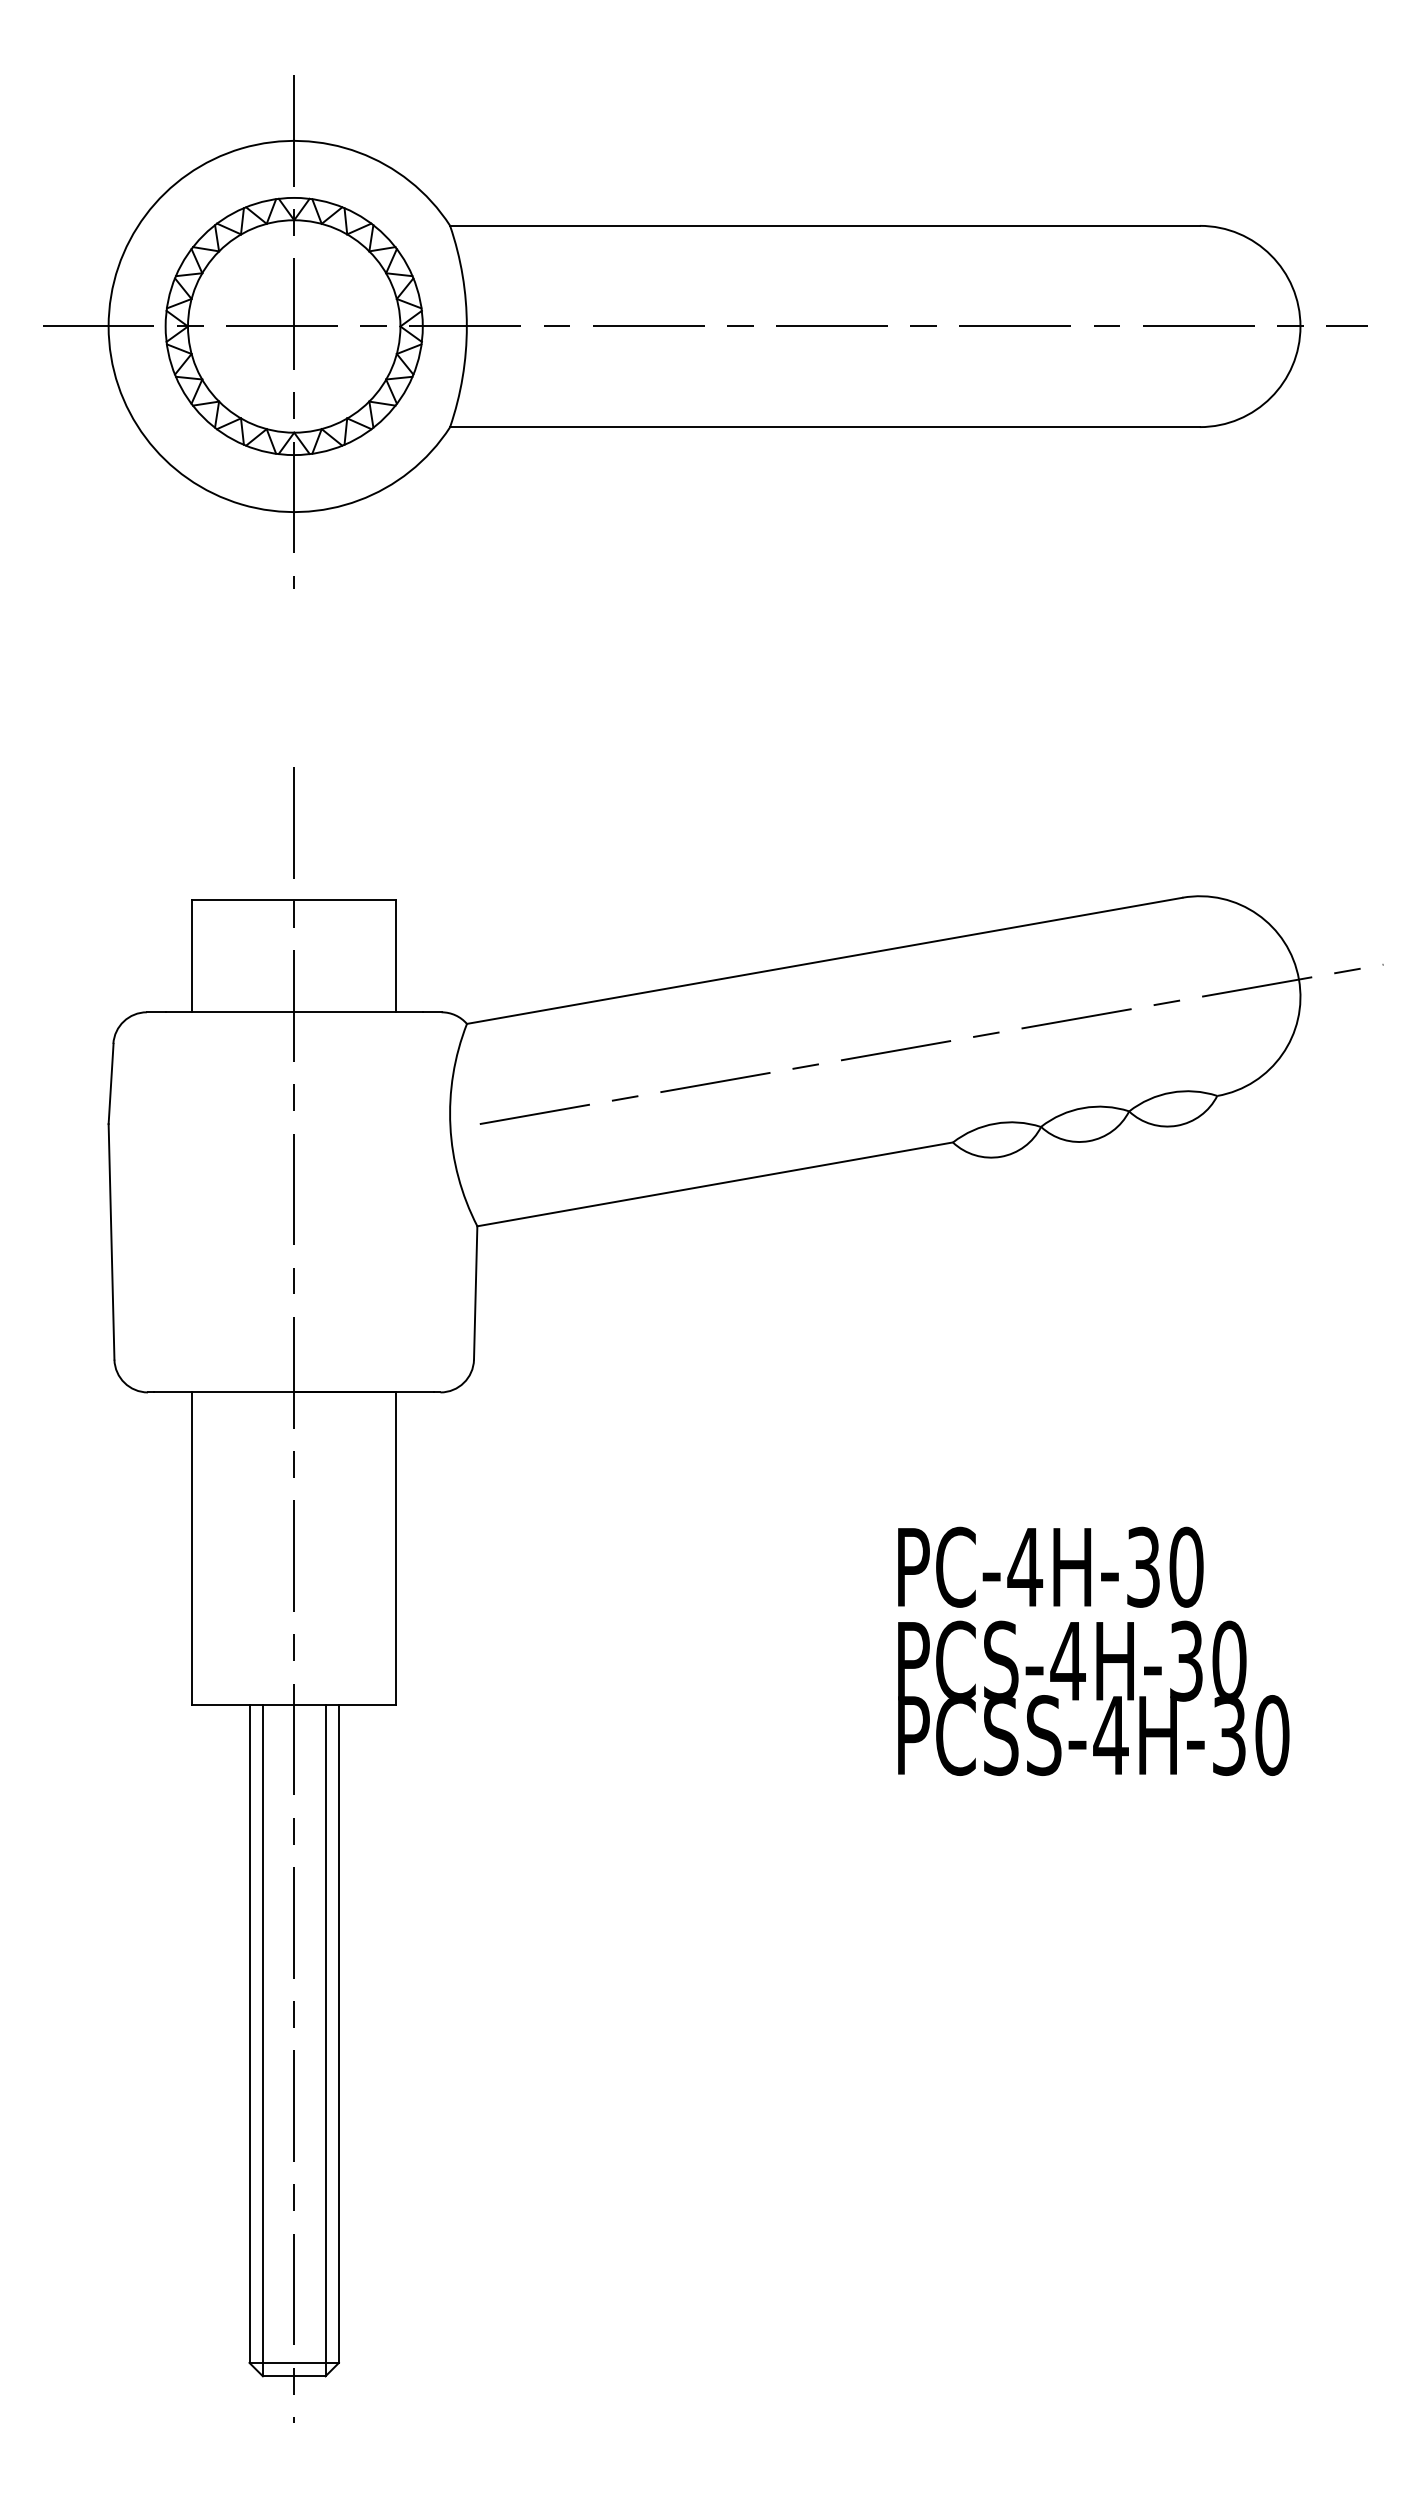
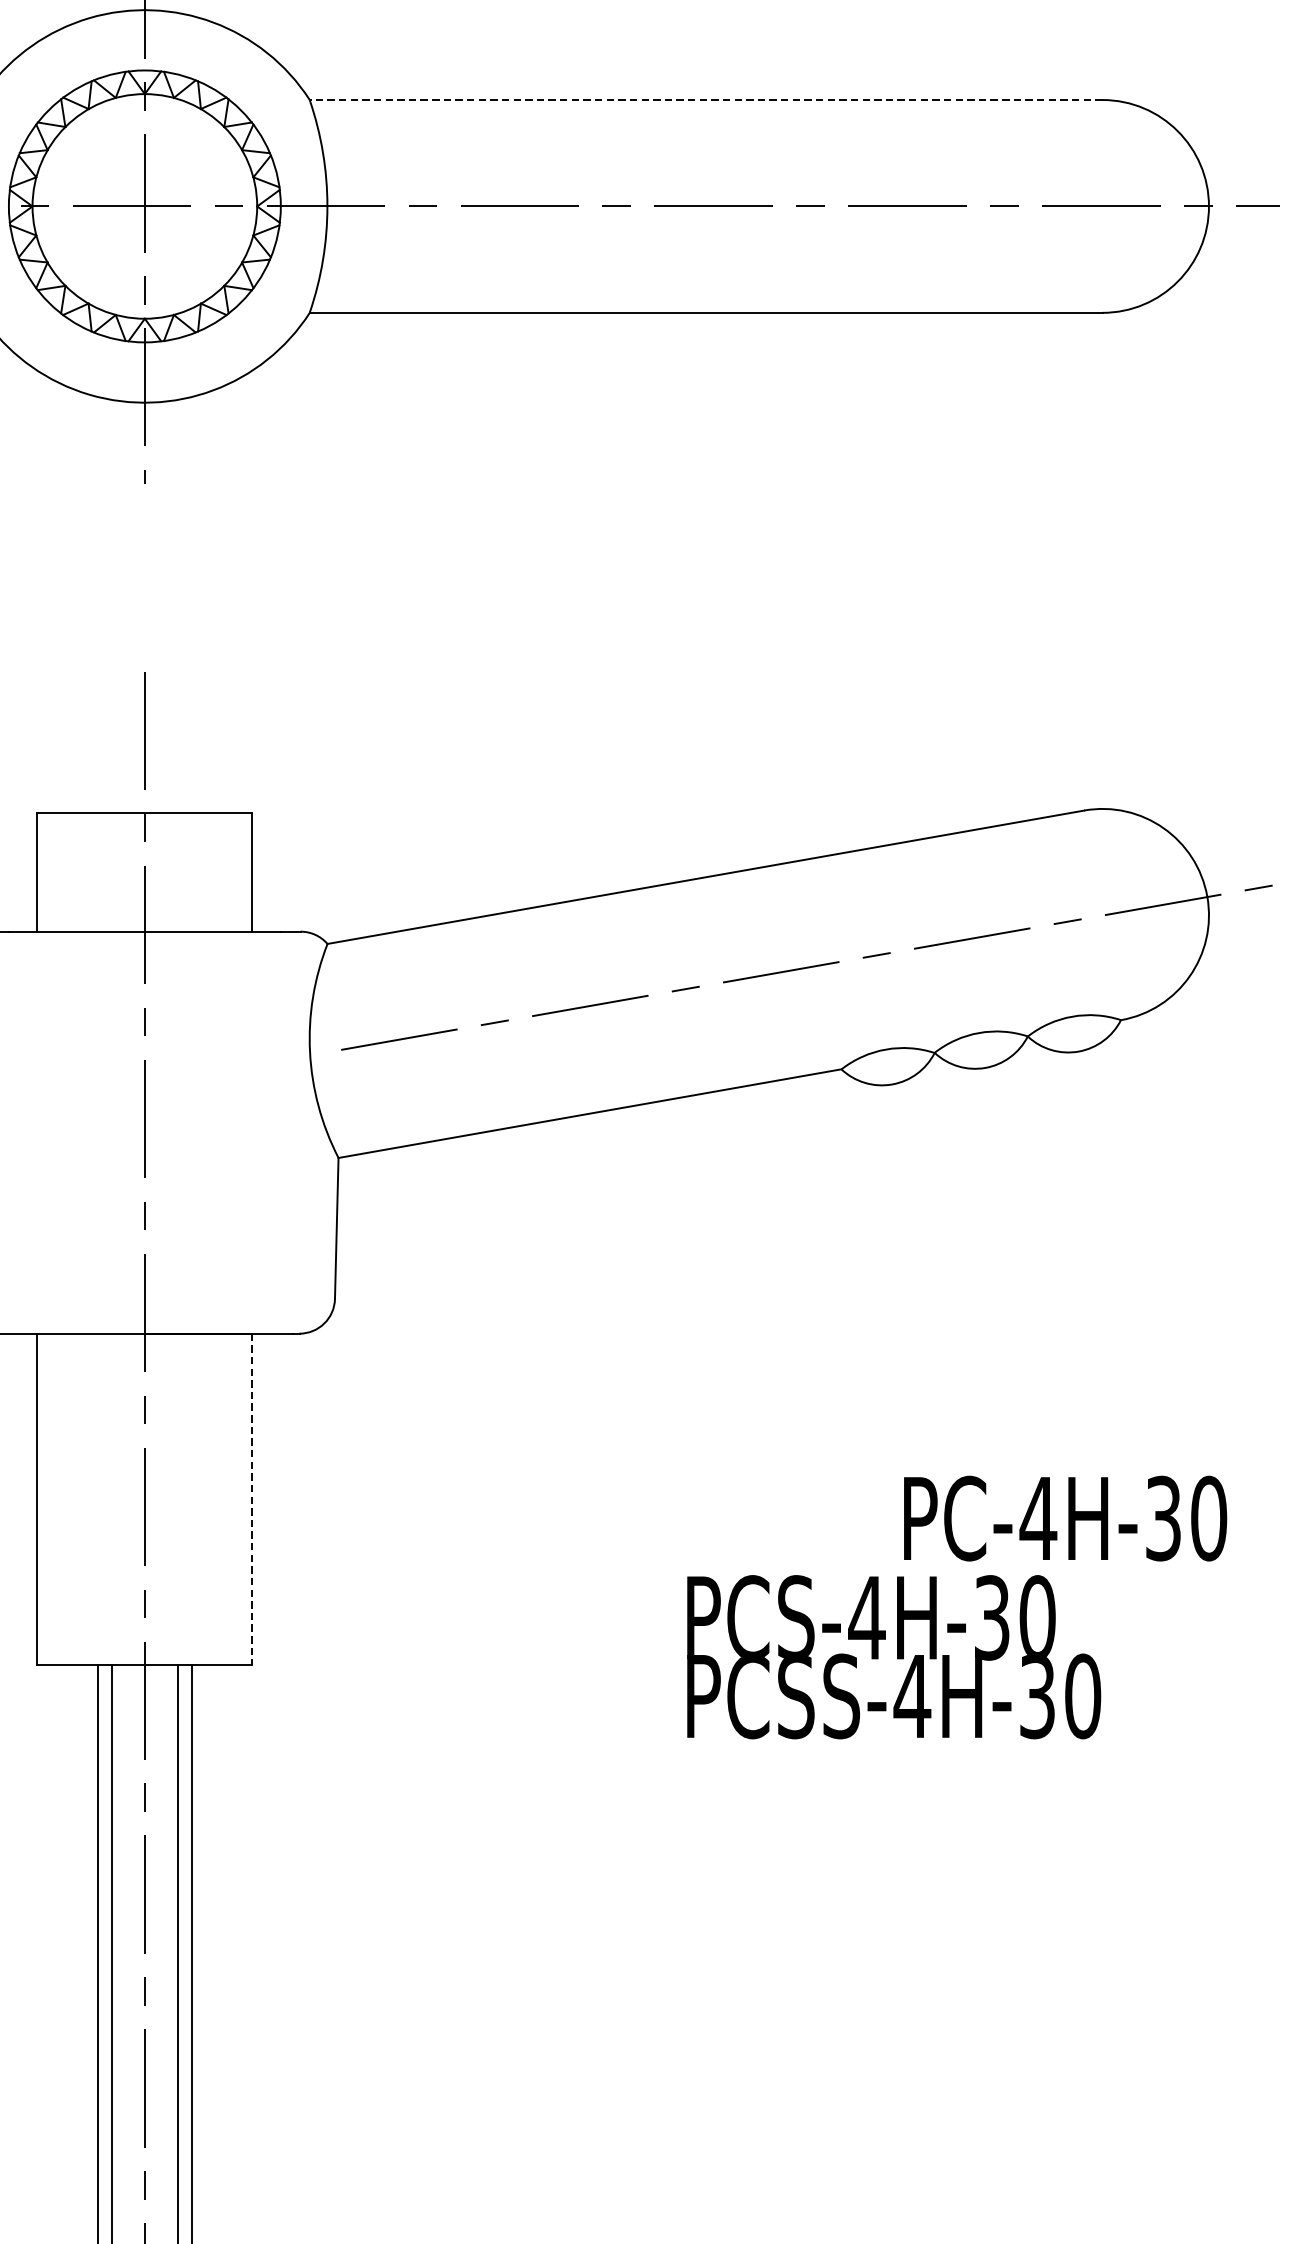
line: (824, 225) -> (705, 99), solid -> dashed
line: (395, 1548) -> (251, 1498), solid -> dashed
text: (1050, 1566) -> (1065, 1517), moved
text: (1093, 1697) -> (893, 1656), moved

